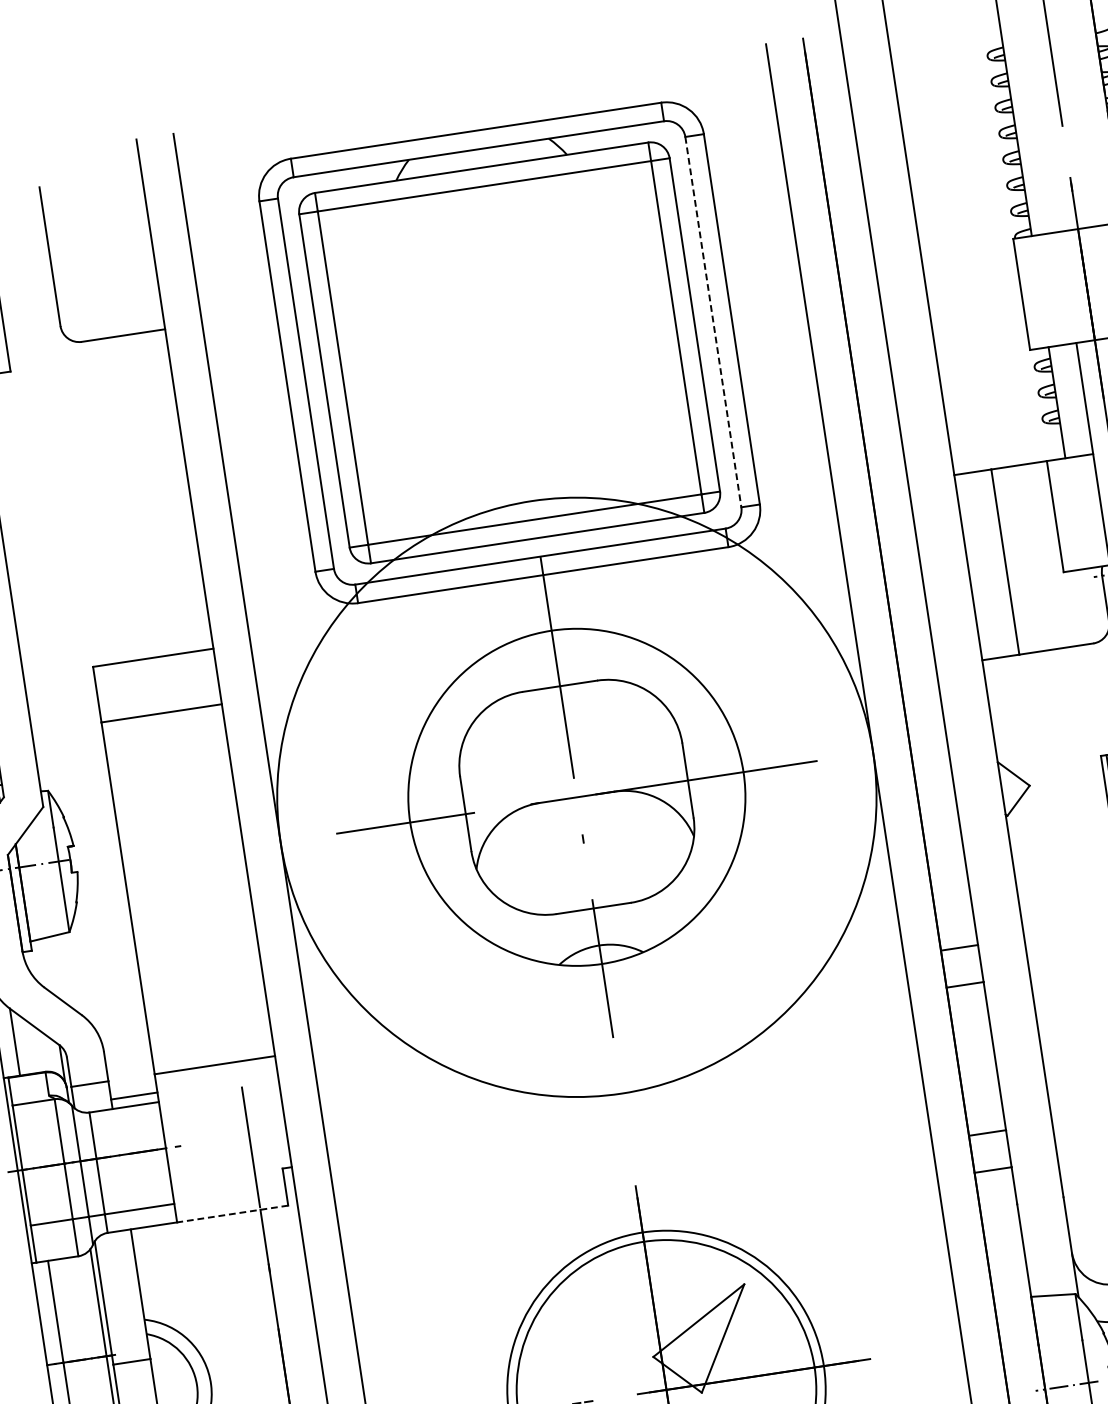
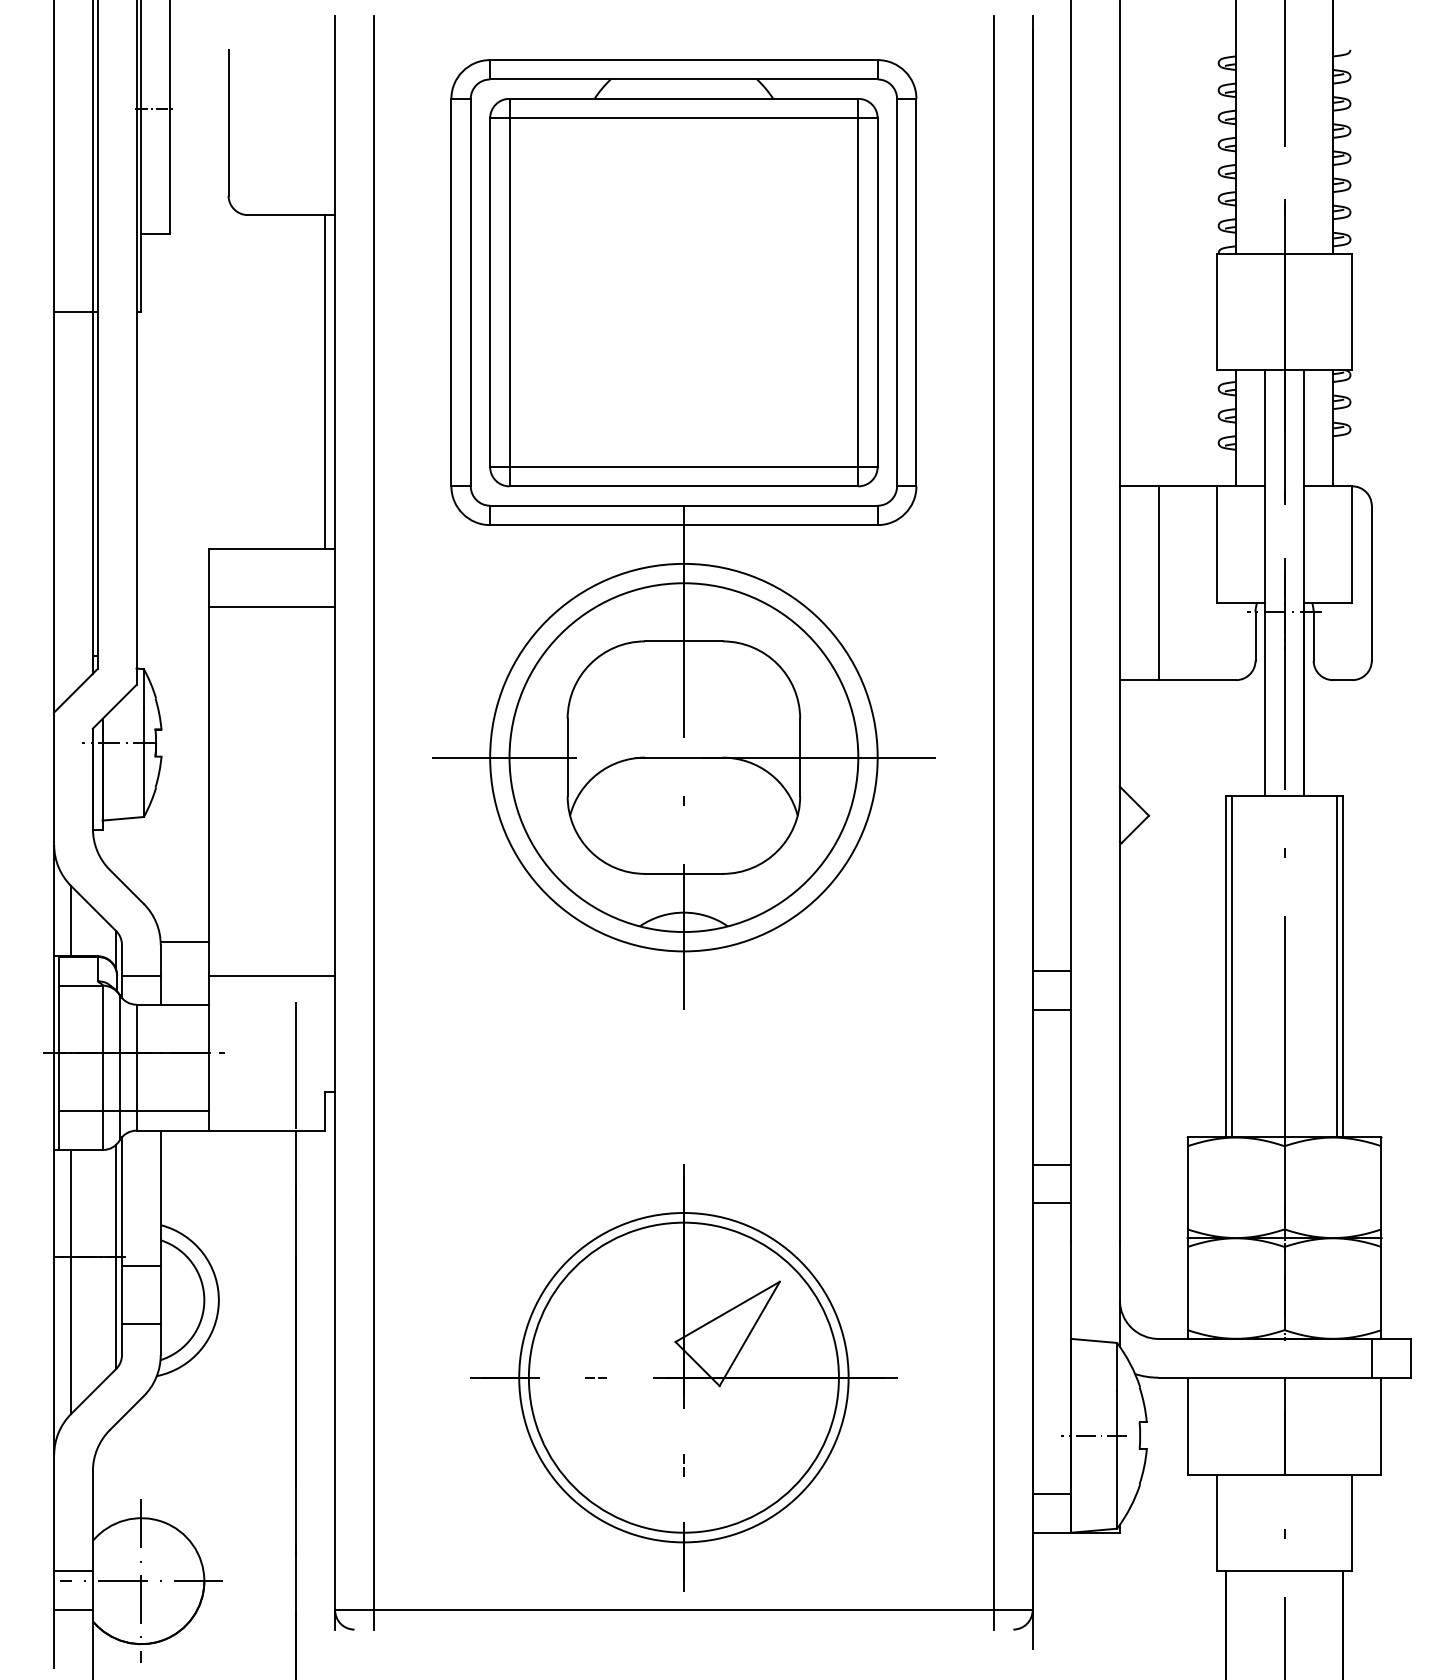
line: (713, 321) -> (897, 292), dashed -> solid
line: (180, 490) -> (325, 382), added
circle: (576, 797) -> (683, 757), size x0.62
line: (133, 1095) -> (184, 941), moved
line: (231, 1213) -> (266, 1130), dashed -> solid

